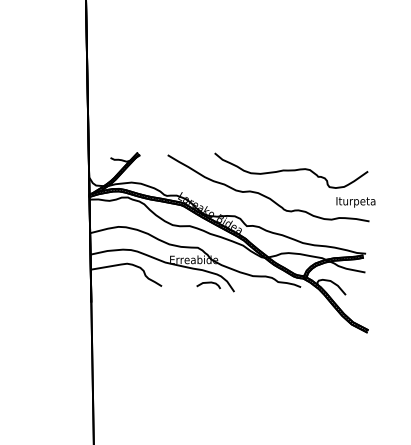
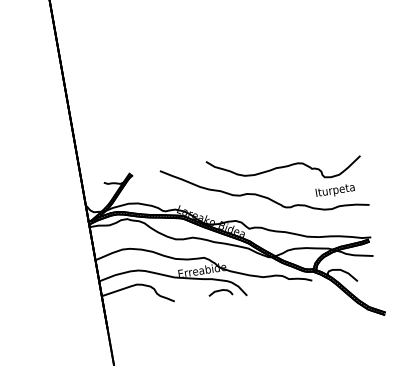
text: (355, 202) -> (335, 191), moved

